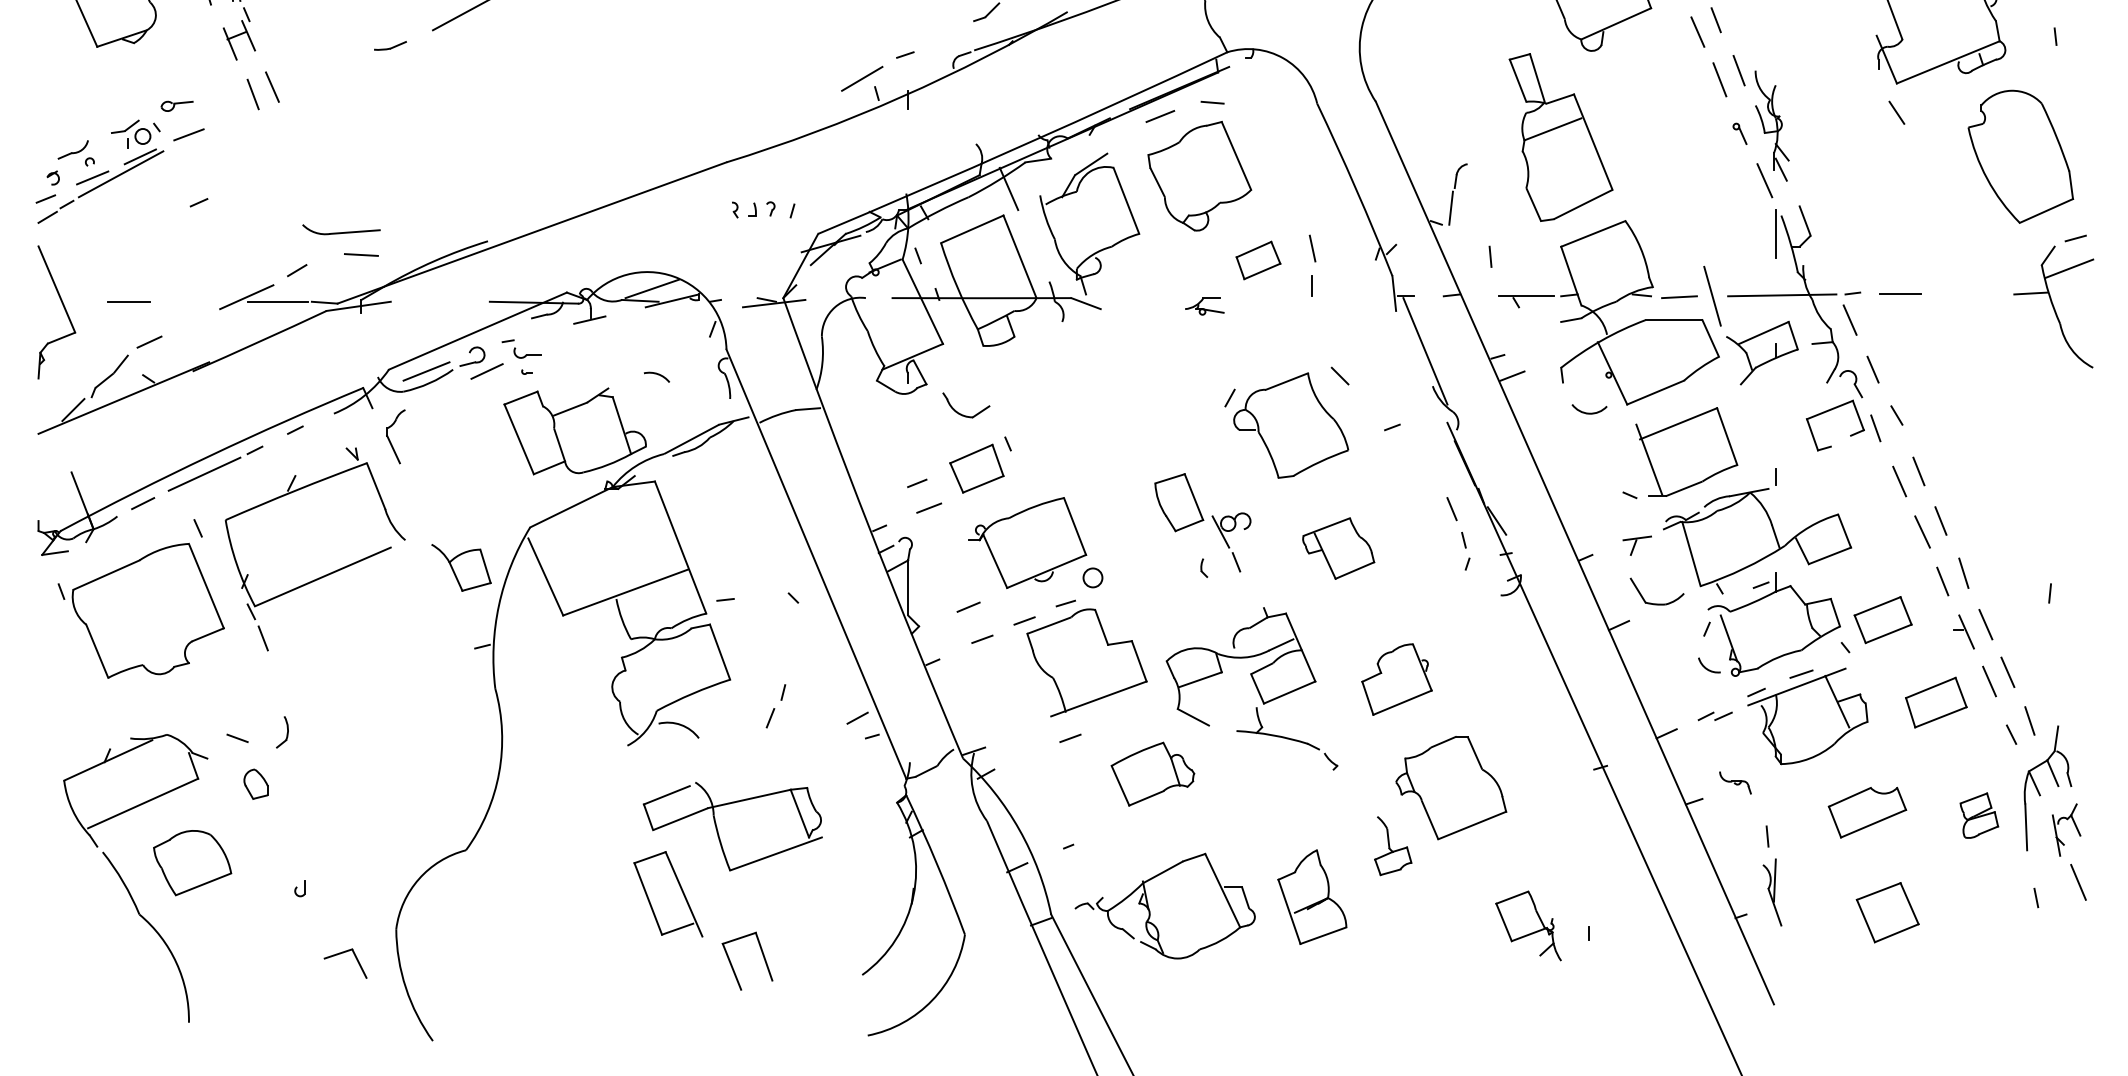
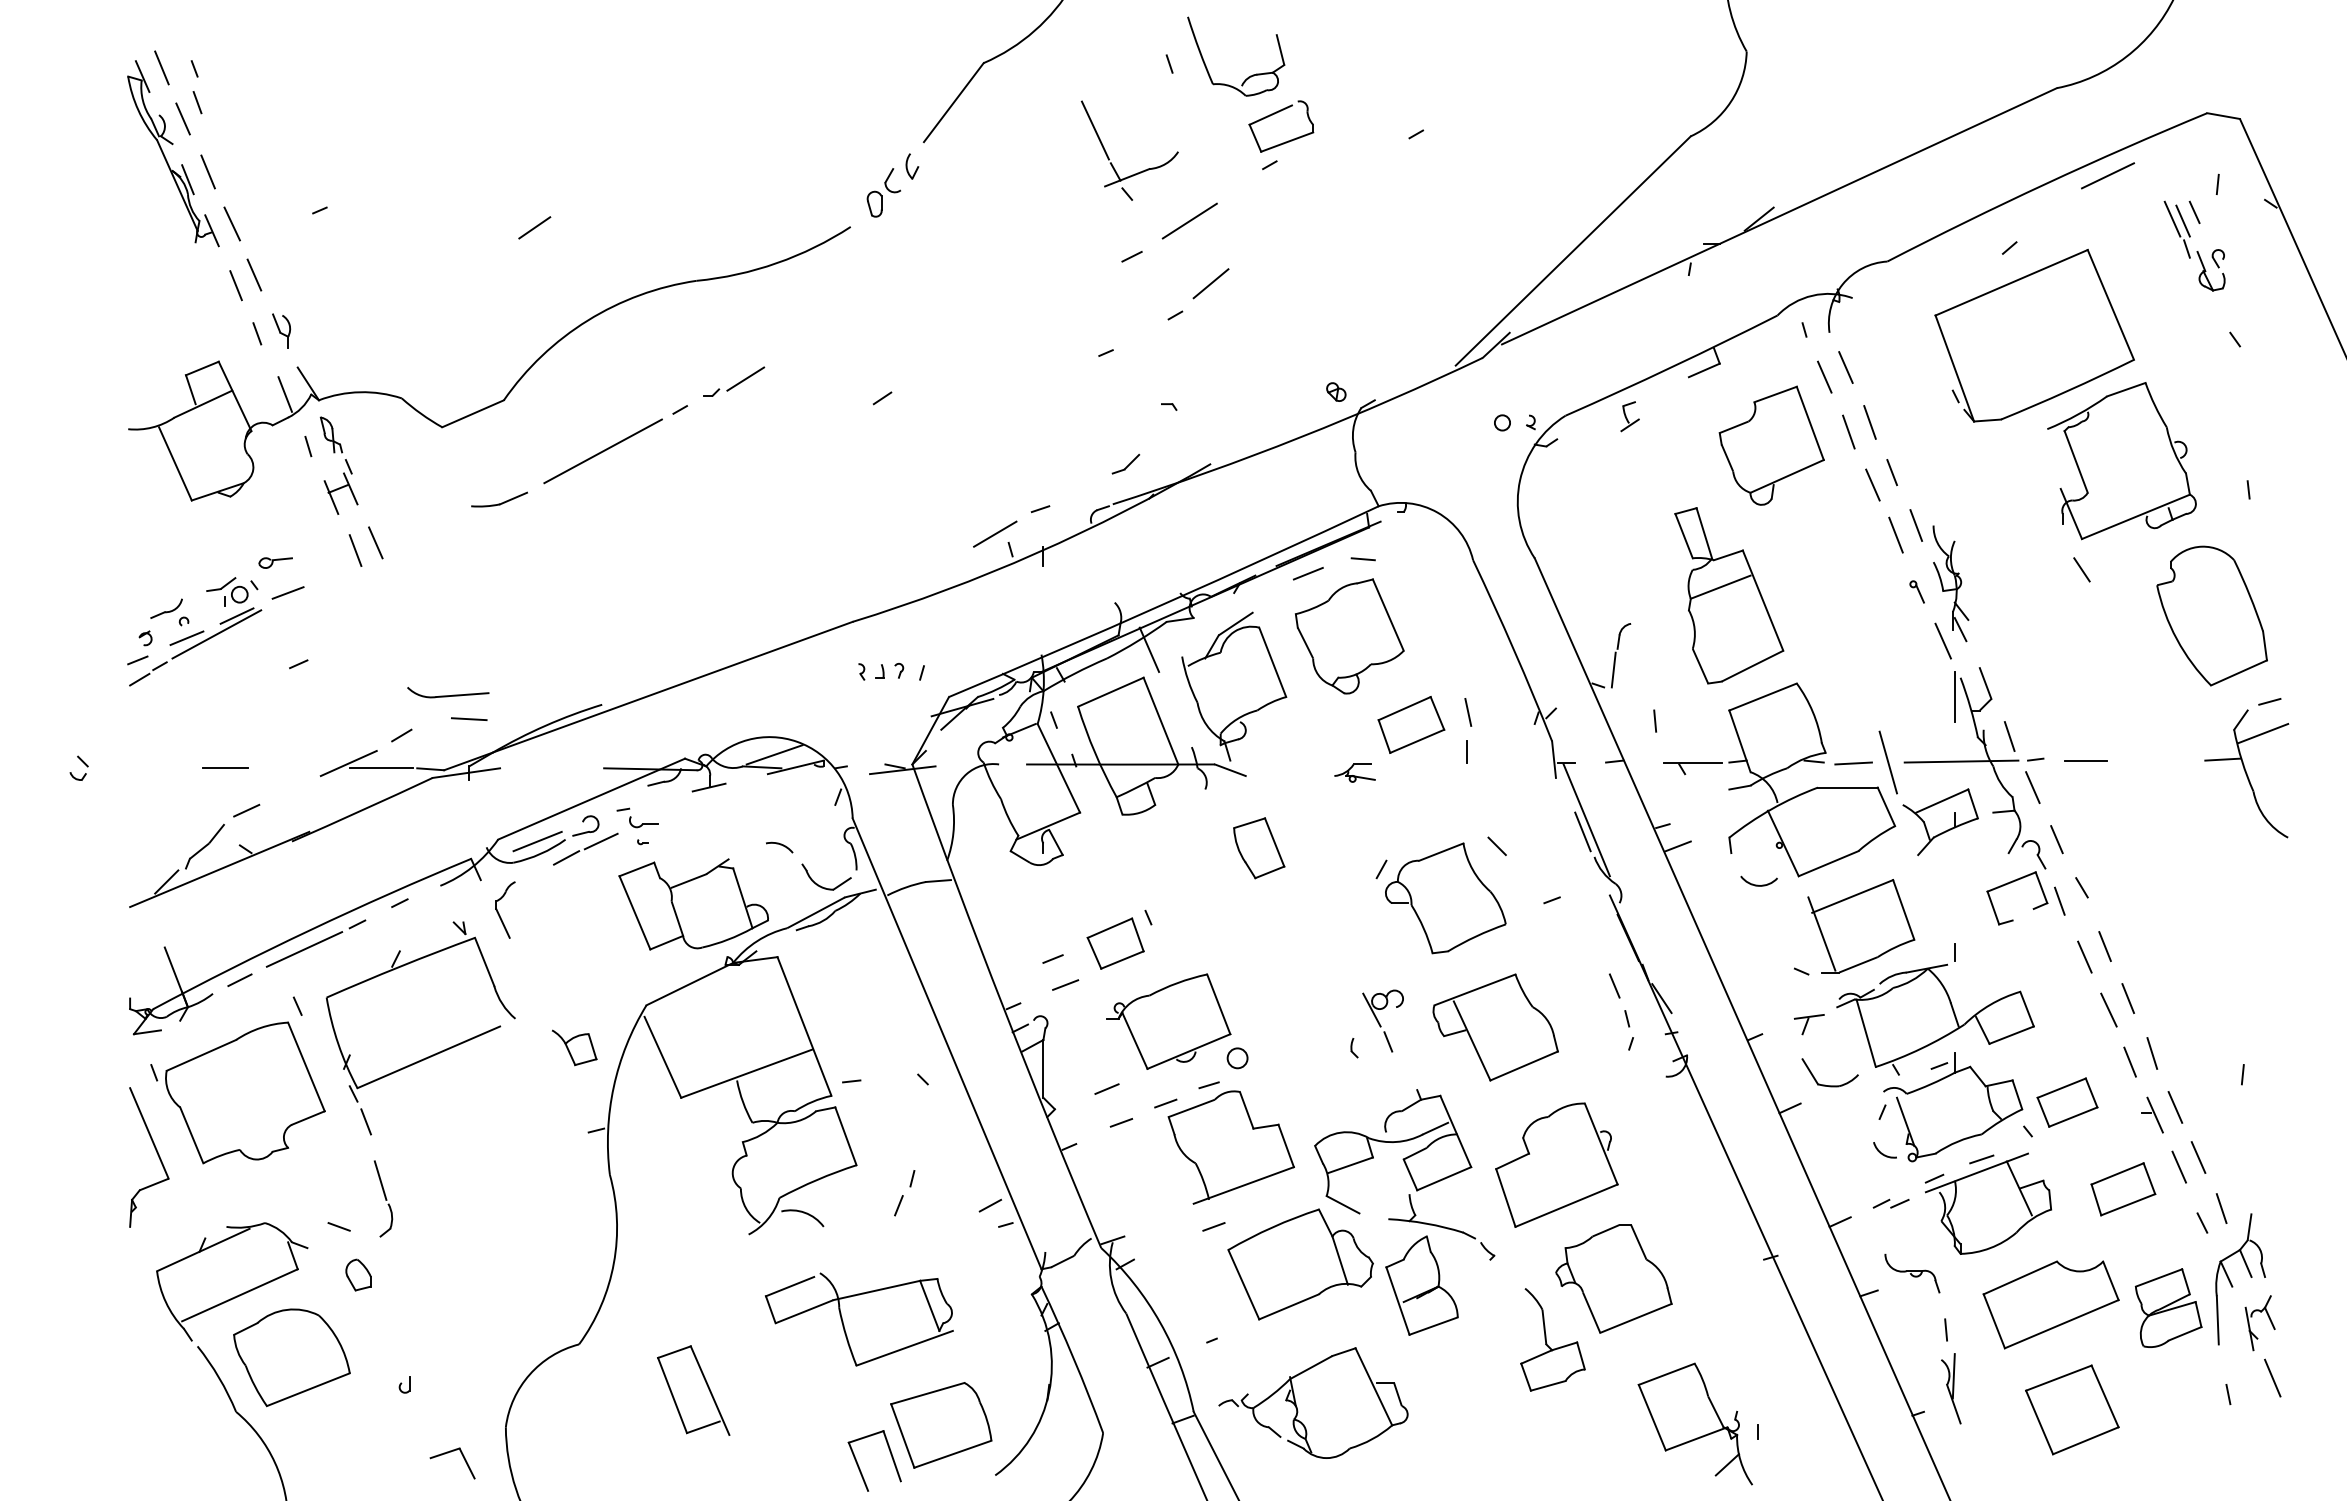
part: (390, 45) -> (499, 499), size x1.67
part: (1258, 260) -> (1411, 724), size x1.43
line: (1827, 271) -> (2009, 736), added
part: (63, 308) -> (156, 1153), moved
line: (1421, 361) -> (1582, 831), added
line: (454, 386) -> (566, 857), added
part: (962, 414) -> (822, 886), moved
part: (1179, 502) -> (1259, 848), moved
part: (1338, 548) -> (1495, 1027), size x1.67
part: (461, 567) -> (574, 1047), size x0.71
part: (1396, 678) -> (1556, 1164), size x1.67
line: (276, 694) -> (380, 1180), added
part: (1152, 774) -> (1300, 1264), size x1.67
part: (1735, 782) -> (1912, 1273), size x1.67
part: (1866, 812) -> (2050, 1304), size x1.67
part: (1979, 815) -> (2168, 1307), size x1.67
part: (1392, 845) -> (1552, 1339), size x1.67
part: (192, 862) -> (291, 1357), size x1.43
part: (668, 894) -> (693, 1390), moved
part: (1311, 897) -> (1421, 1285), moved
part: (1887, 912) -> (2072, 1409), size x1.43
part: (1527, 925) -> (1694, 1423), size x1.67
part: (811, 927) -> (941, 1425), added

